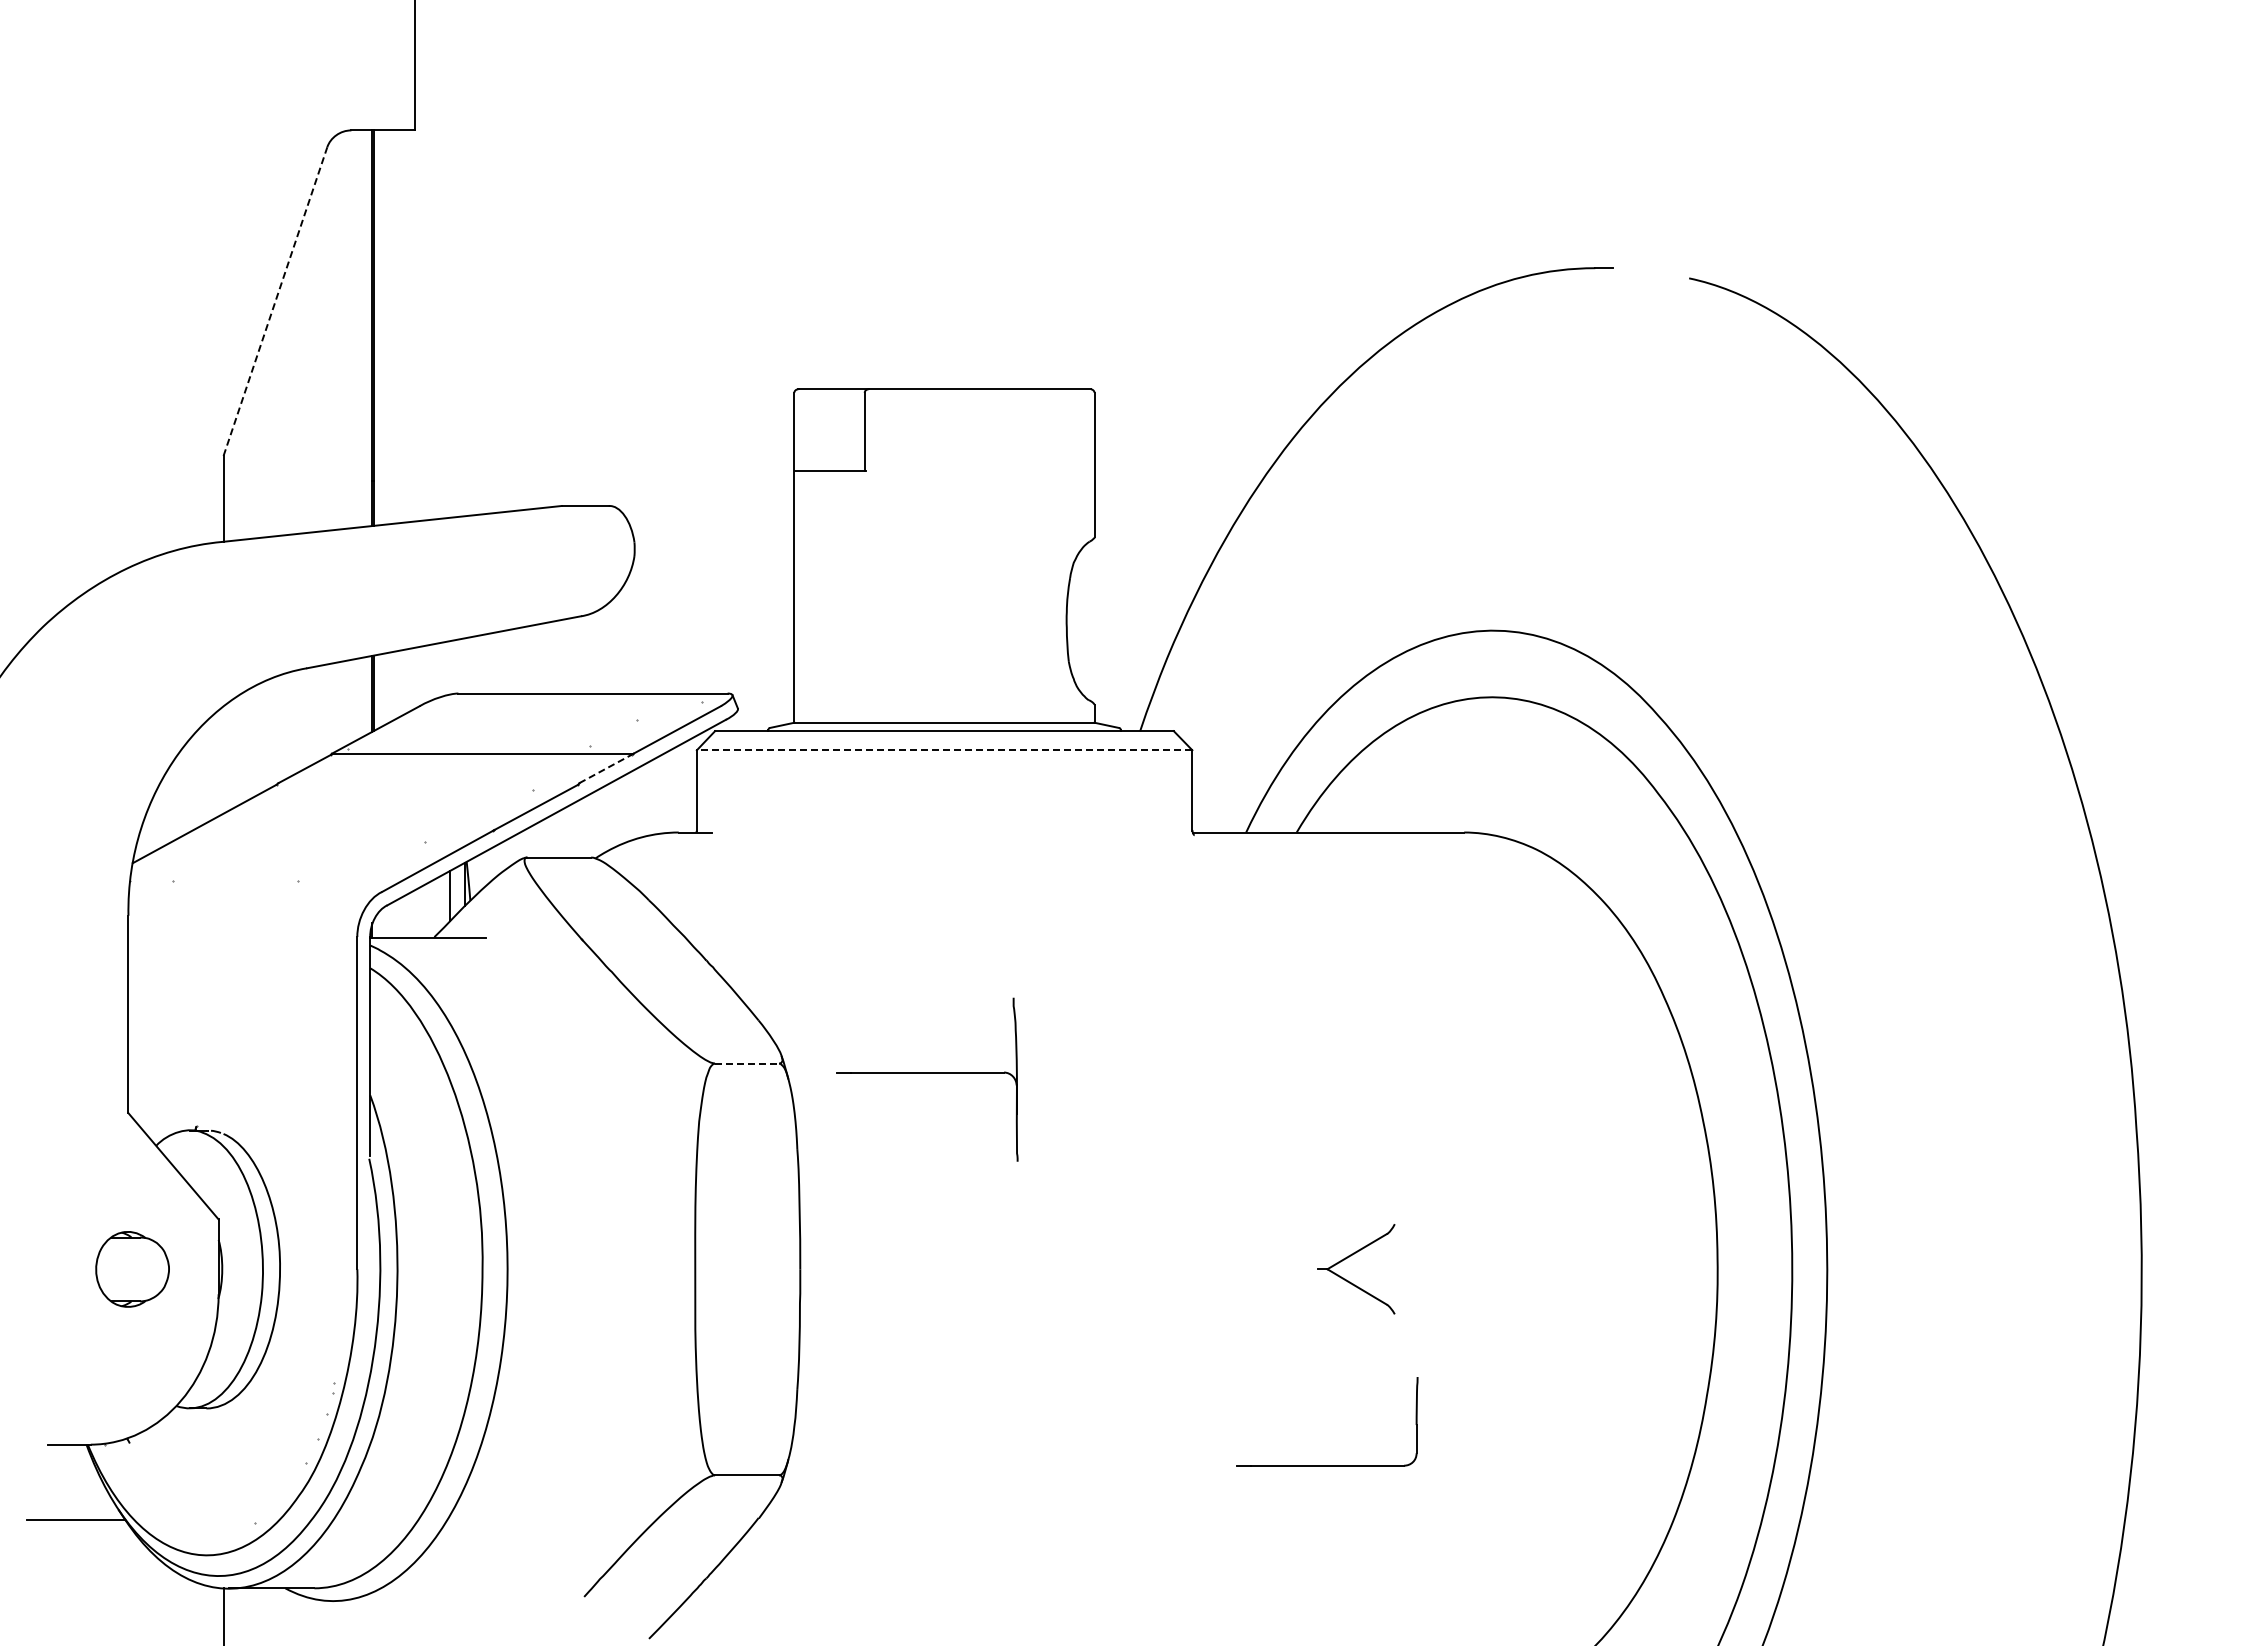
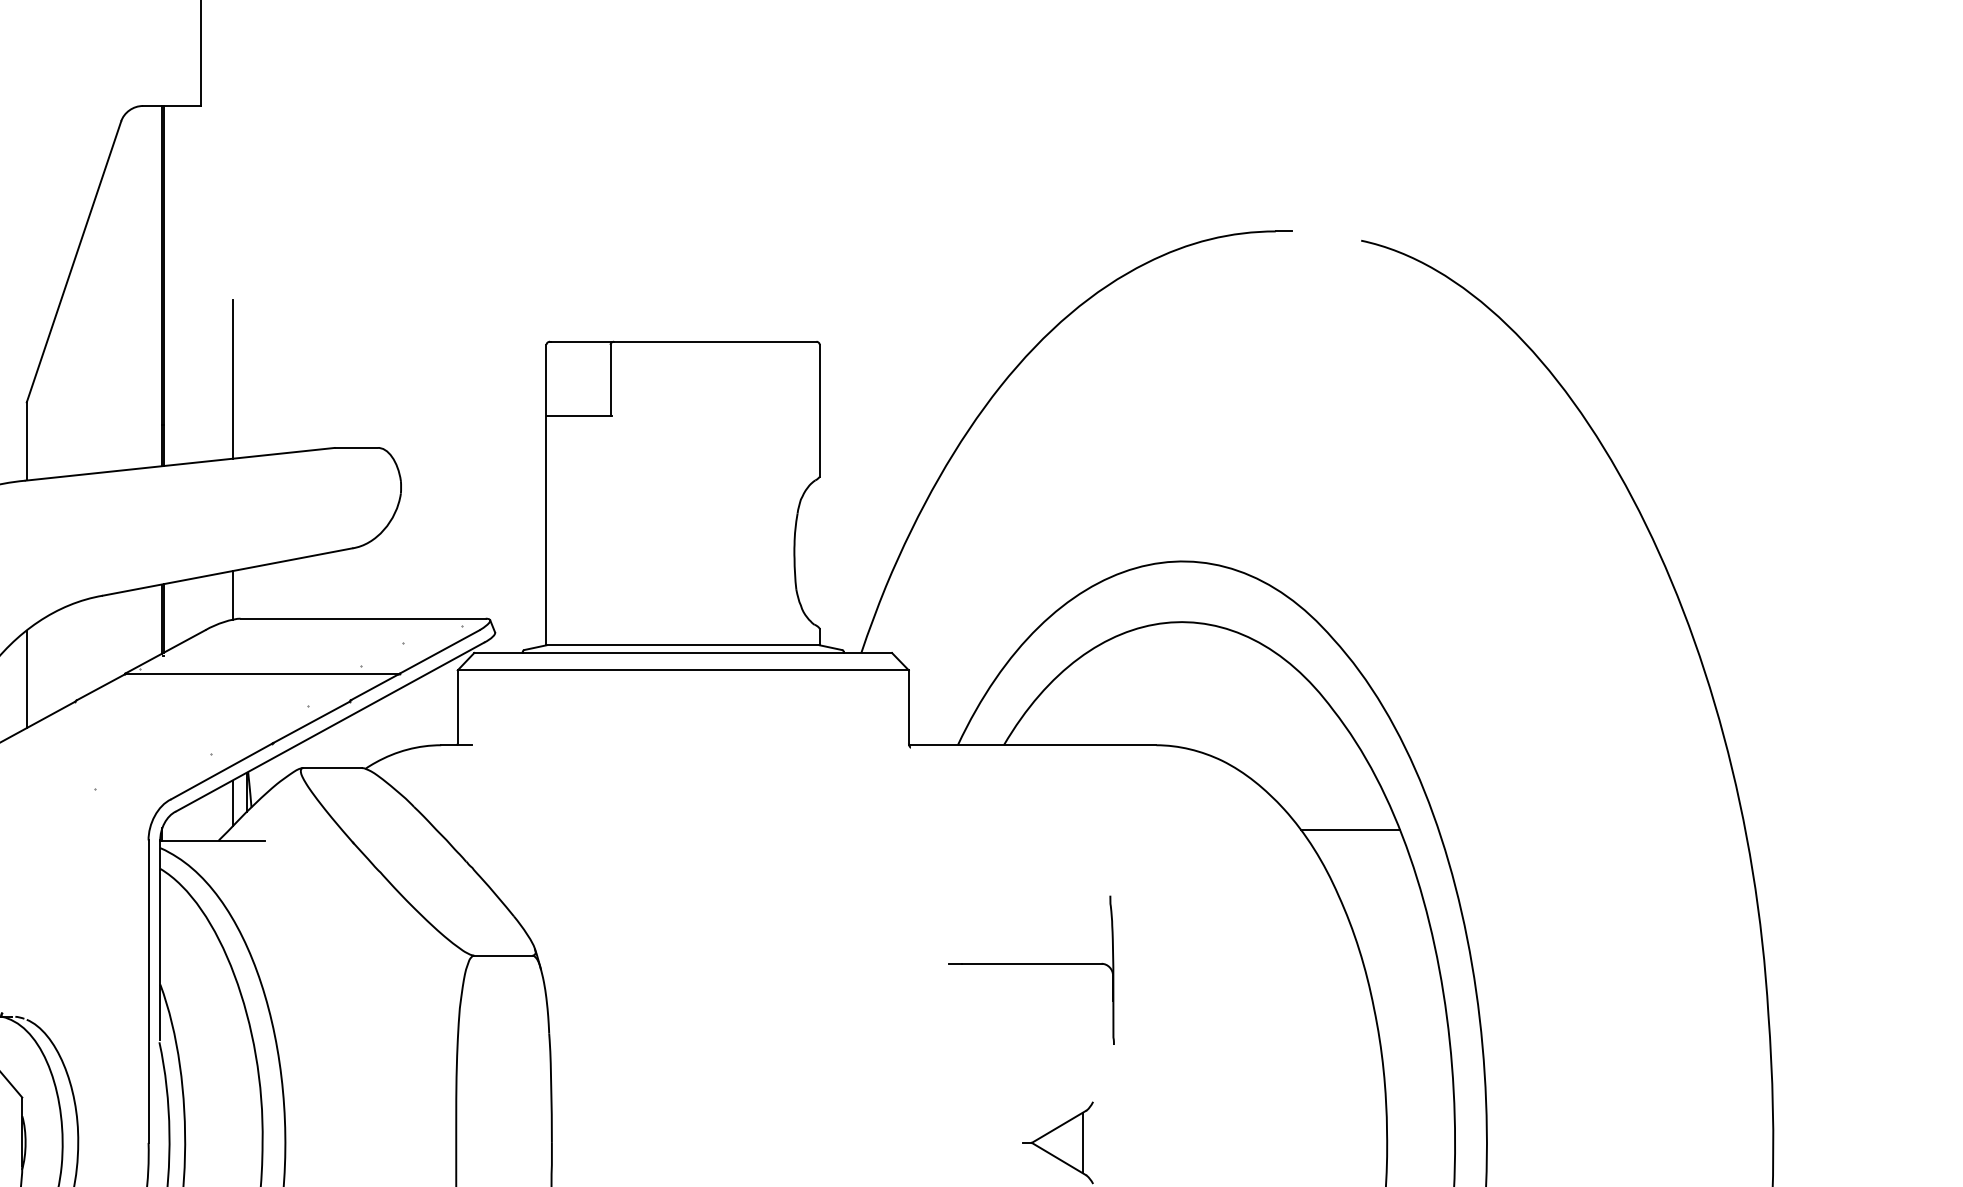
line: (275, 301) -> (74, 261), dashed -> solid
line: (449, 430) -> (232, 379), added
line: (449, 667) -> (232, 595), added
line: (944, 750) -> (683, 670), dashed -> solid
line: (223, 759) -> (26, 678), added
line: (605, 768) -> (374, 686), dashed -> solid
line: (1677, 925) -> (1350, 829), added
line: (747, 1063) -> (503, 955), dashed -> solid
part: (927, 1079) -> (1031, 970), moved
line: (1383, 1269) -> (1082, 1143), added

